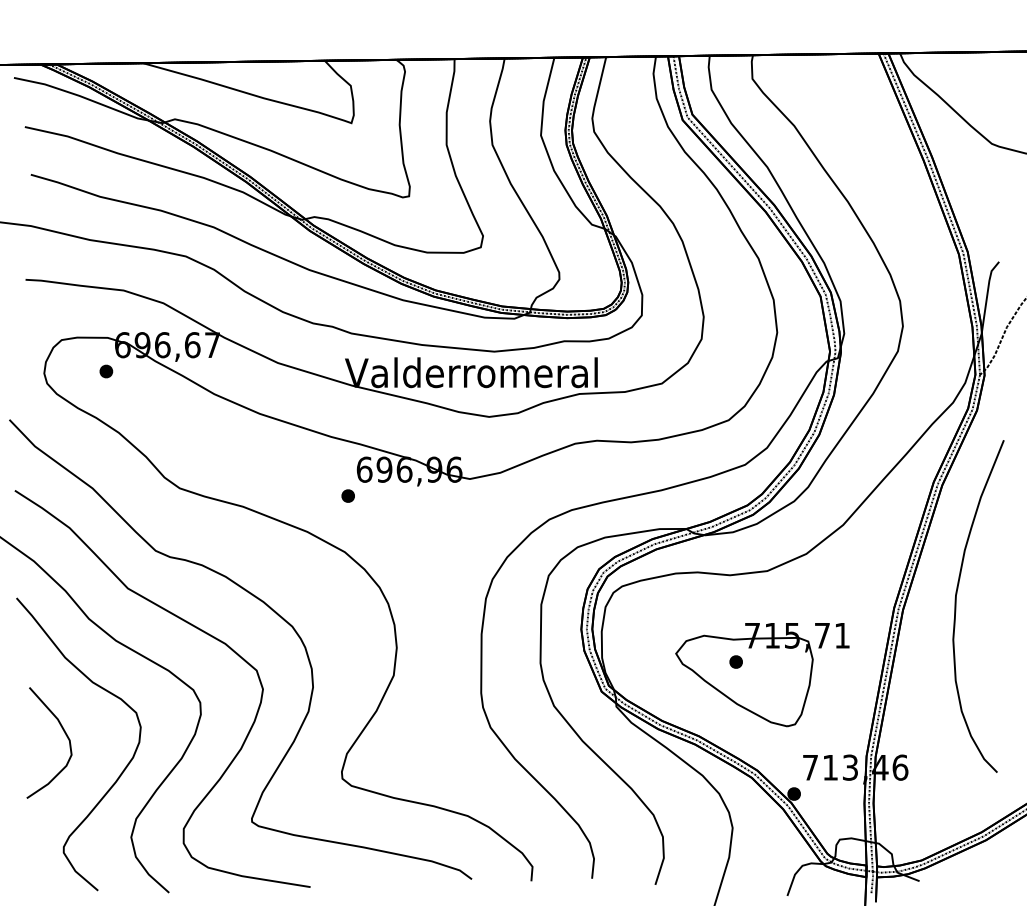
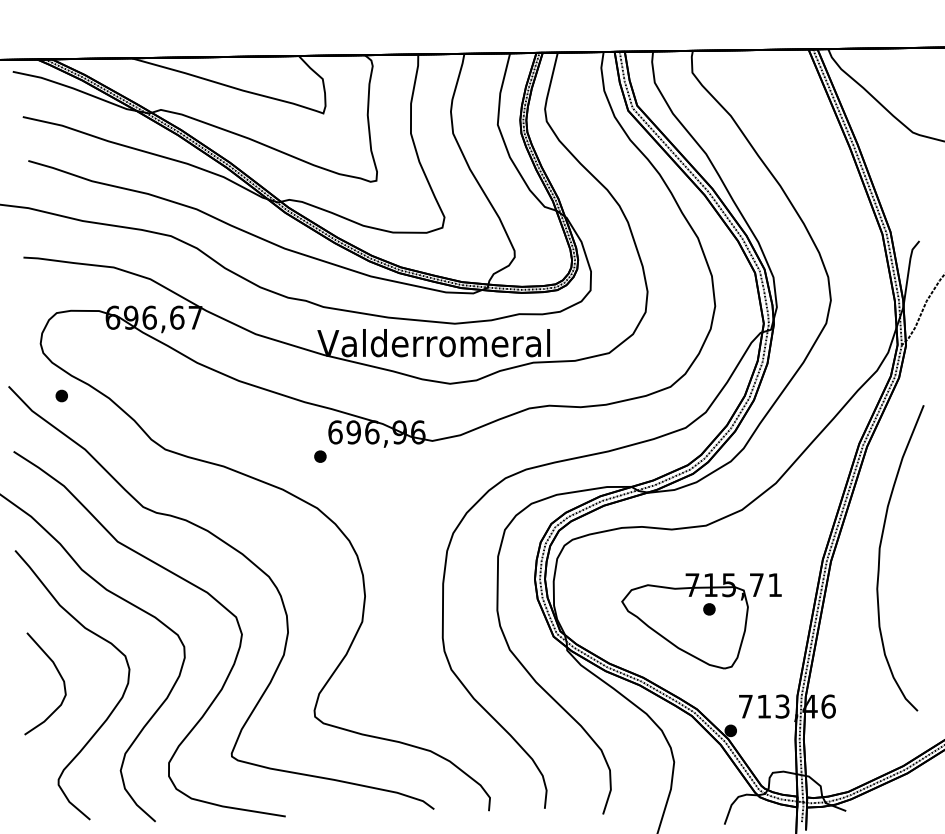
part: (106, 370) -> (61, 395), moved
part: (736, 662) -> (709, 609), moved

